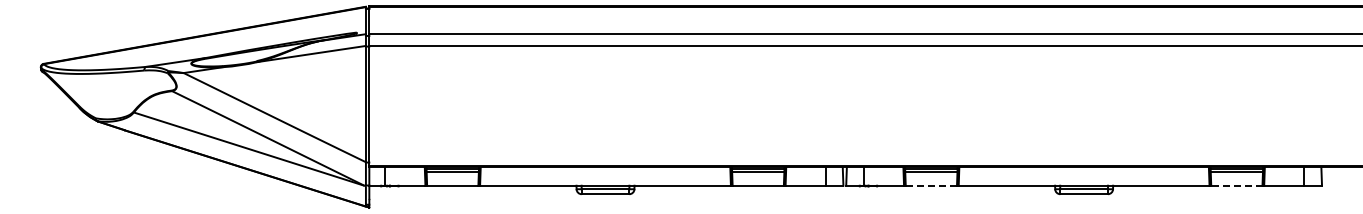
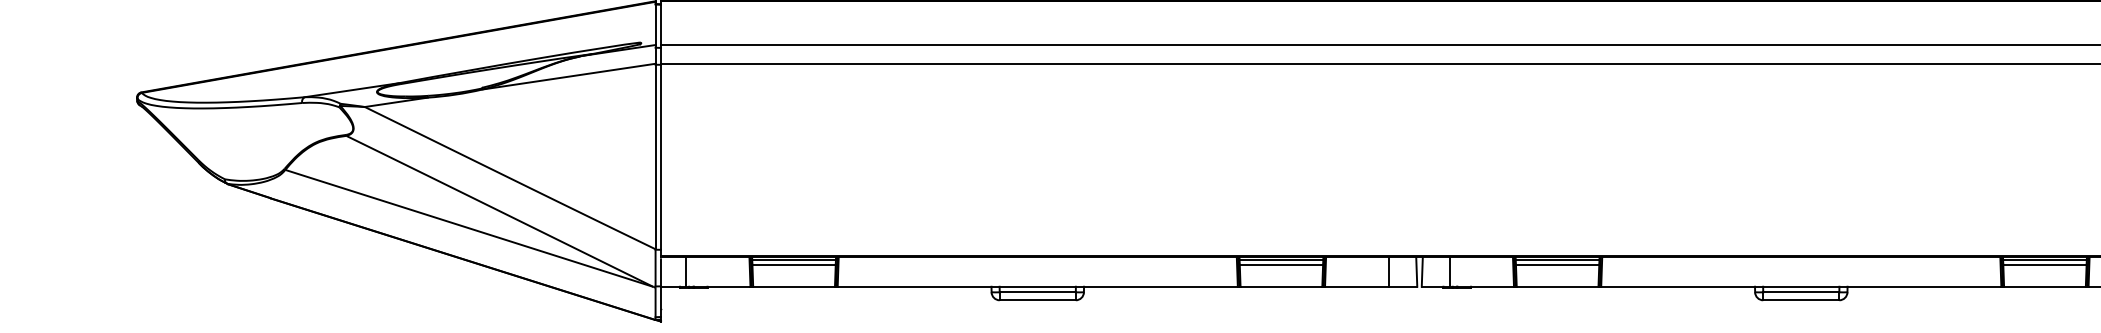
line: (931, 185) -> (1557, 286), dashed -> solid
line: (1236, 185) -> (2044, 286), dashed -> solid

